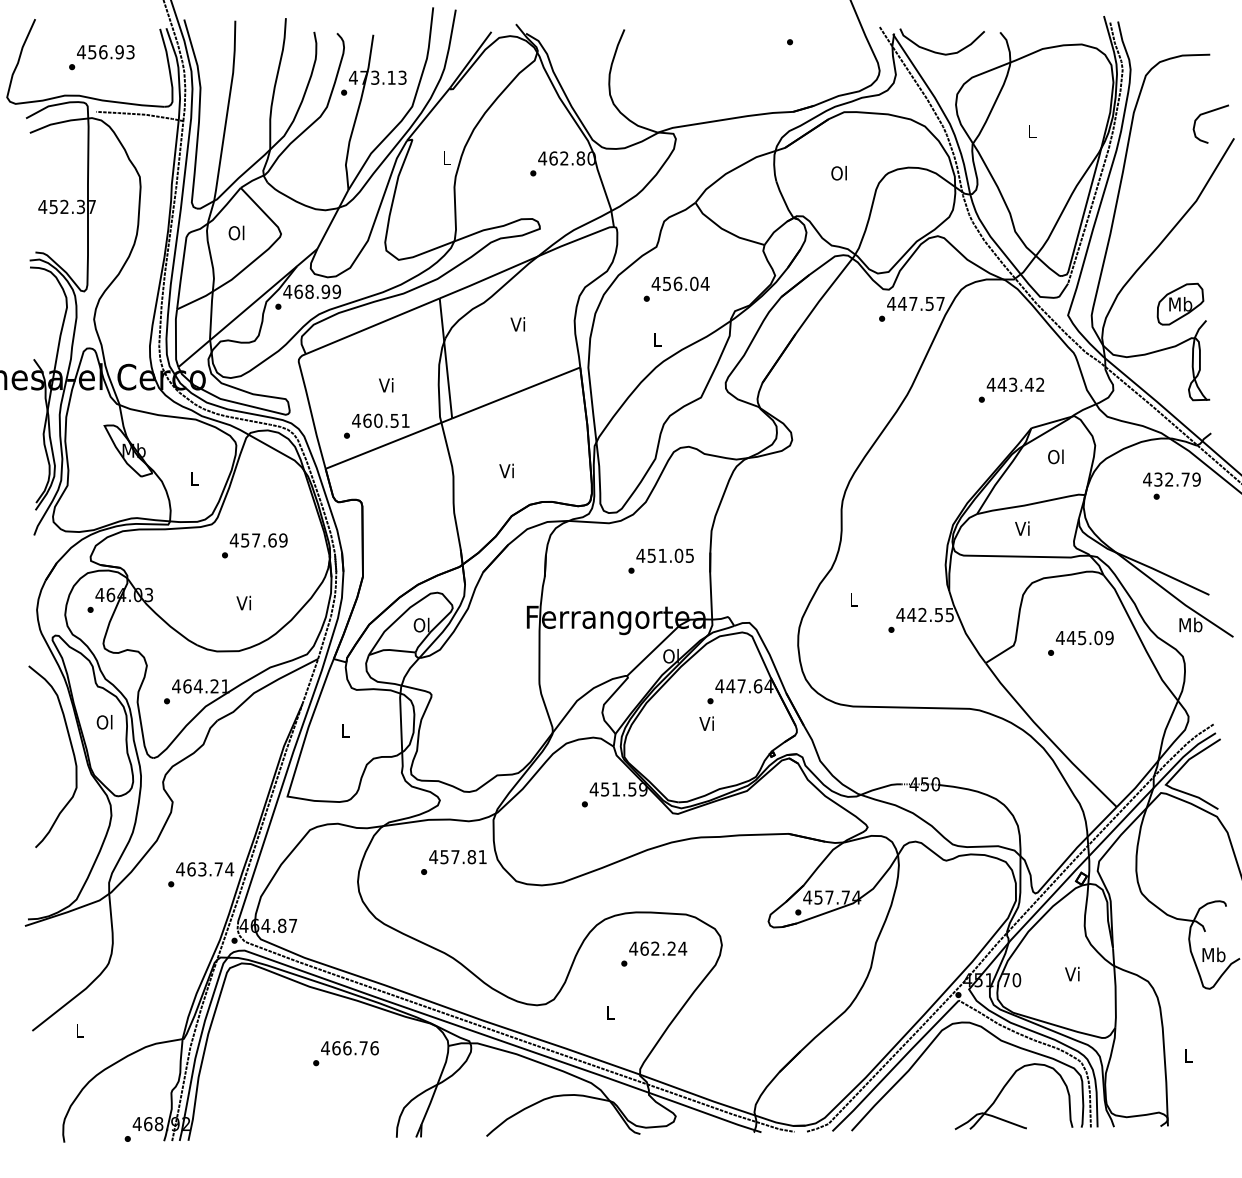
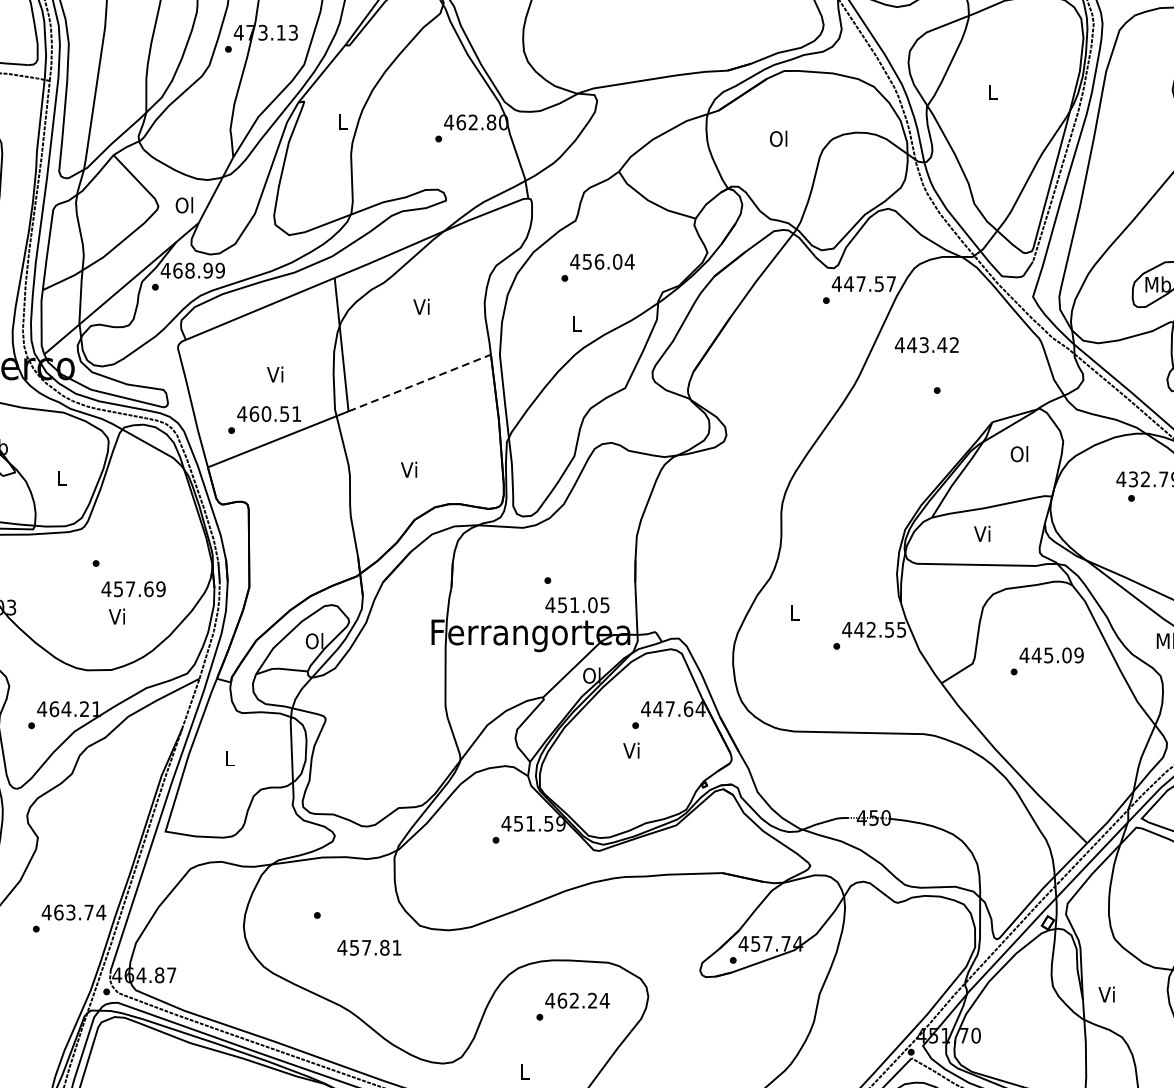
text: (236, 232) -> (184, 204), moved
text: (1015, 384) -> (926, 344), moved
line: (516, 392) -> (420, 382), solid -> dashed
text: (258, 540) -> (133, 589), moved
text: (664, 555) -> (576, 604), moved
text: (457, 857) -> (368, 948), moved
text: (1072, 973) -> (1106, 993), moved

